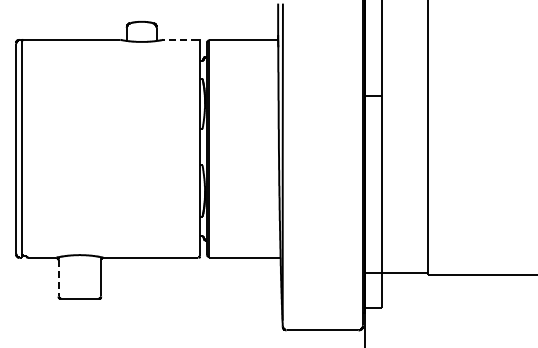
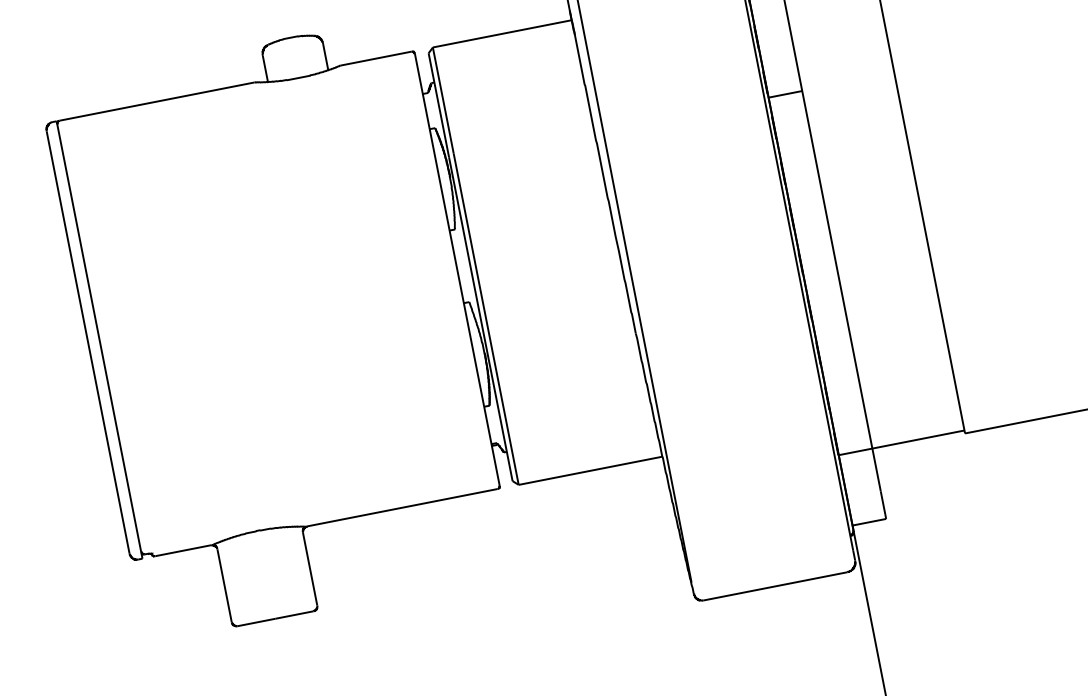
line: (180, 39) -> (375, 57), dashed -> solid
line: (58, 278) -> (224, 586), dashed -> solid

